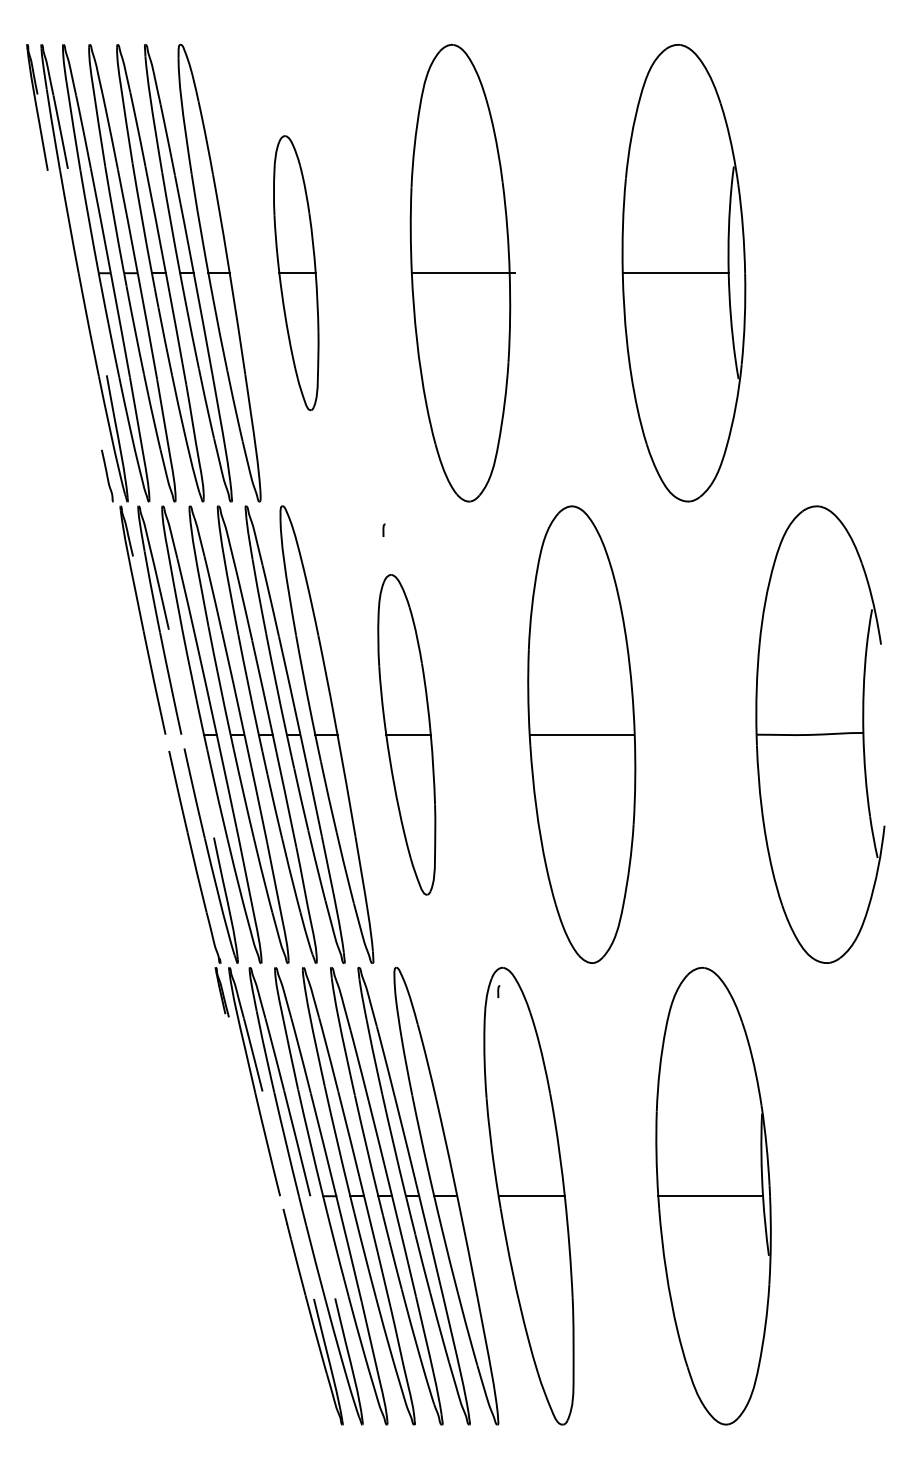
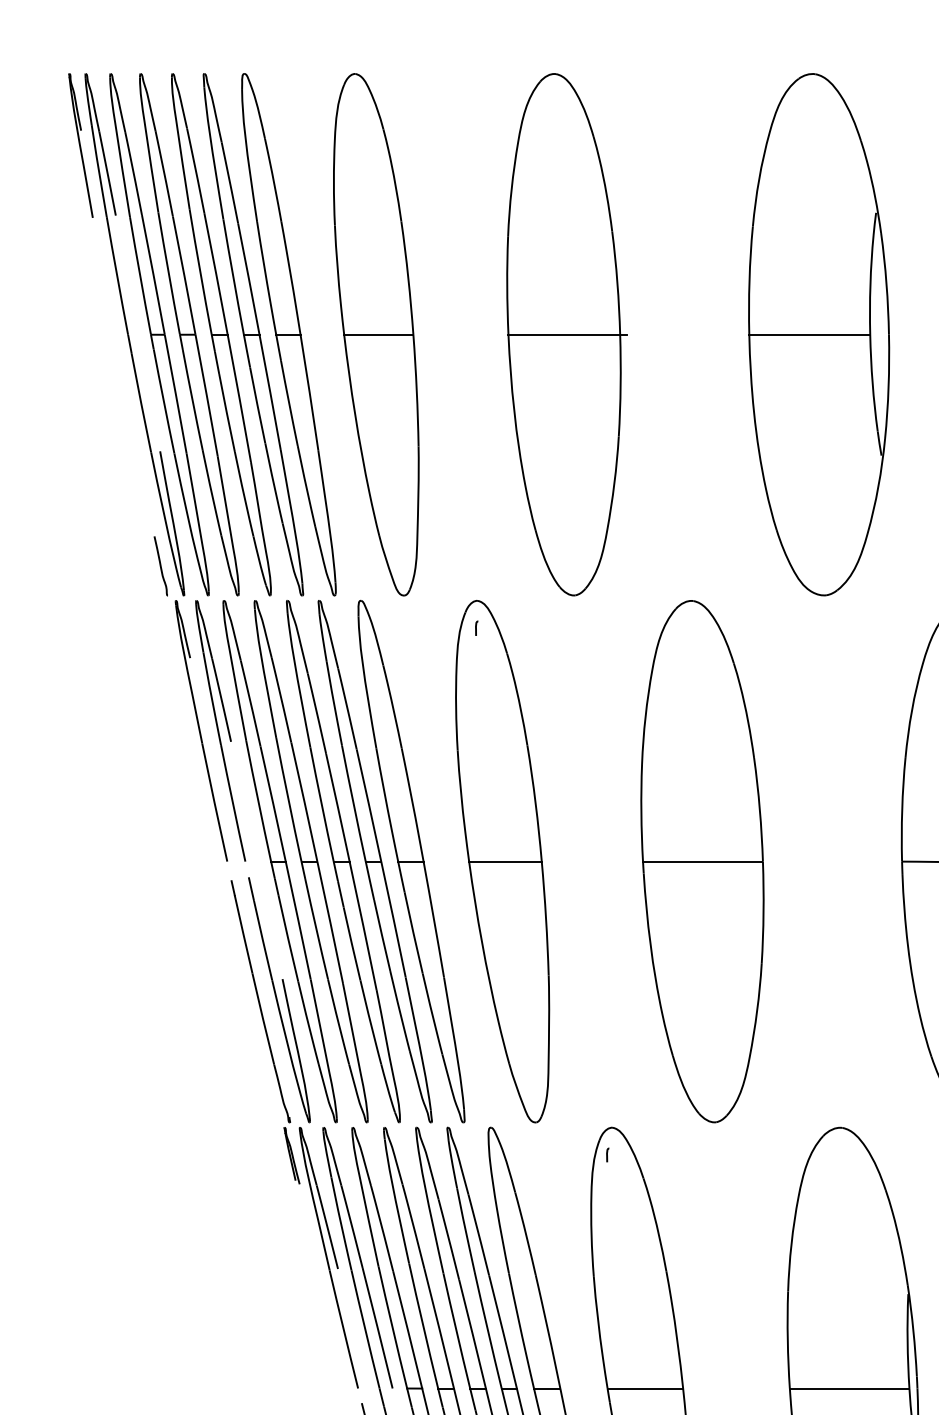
part: (296, 272) -> (376, 333), size x1.67
part: (406, 734) -> (502, 861), size x1.43

